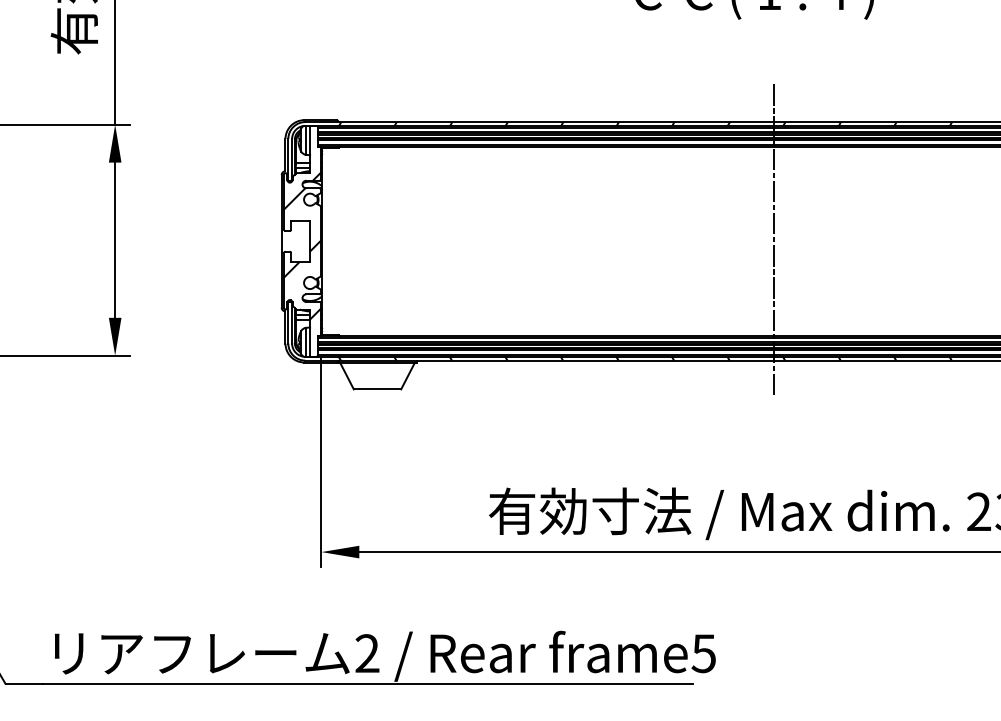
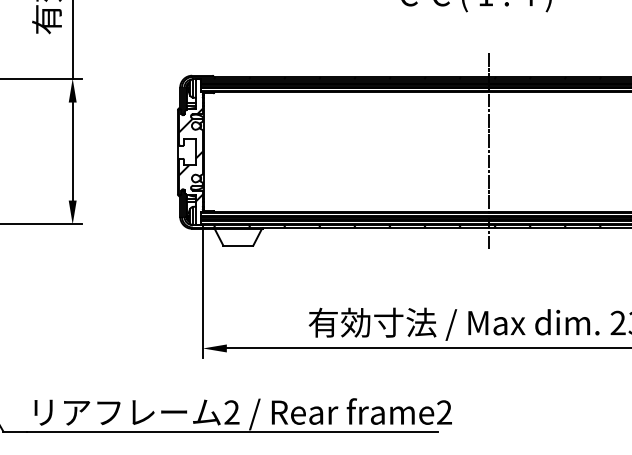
text: (702, 653) -> (443, 412), frame5 -> frame2

